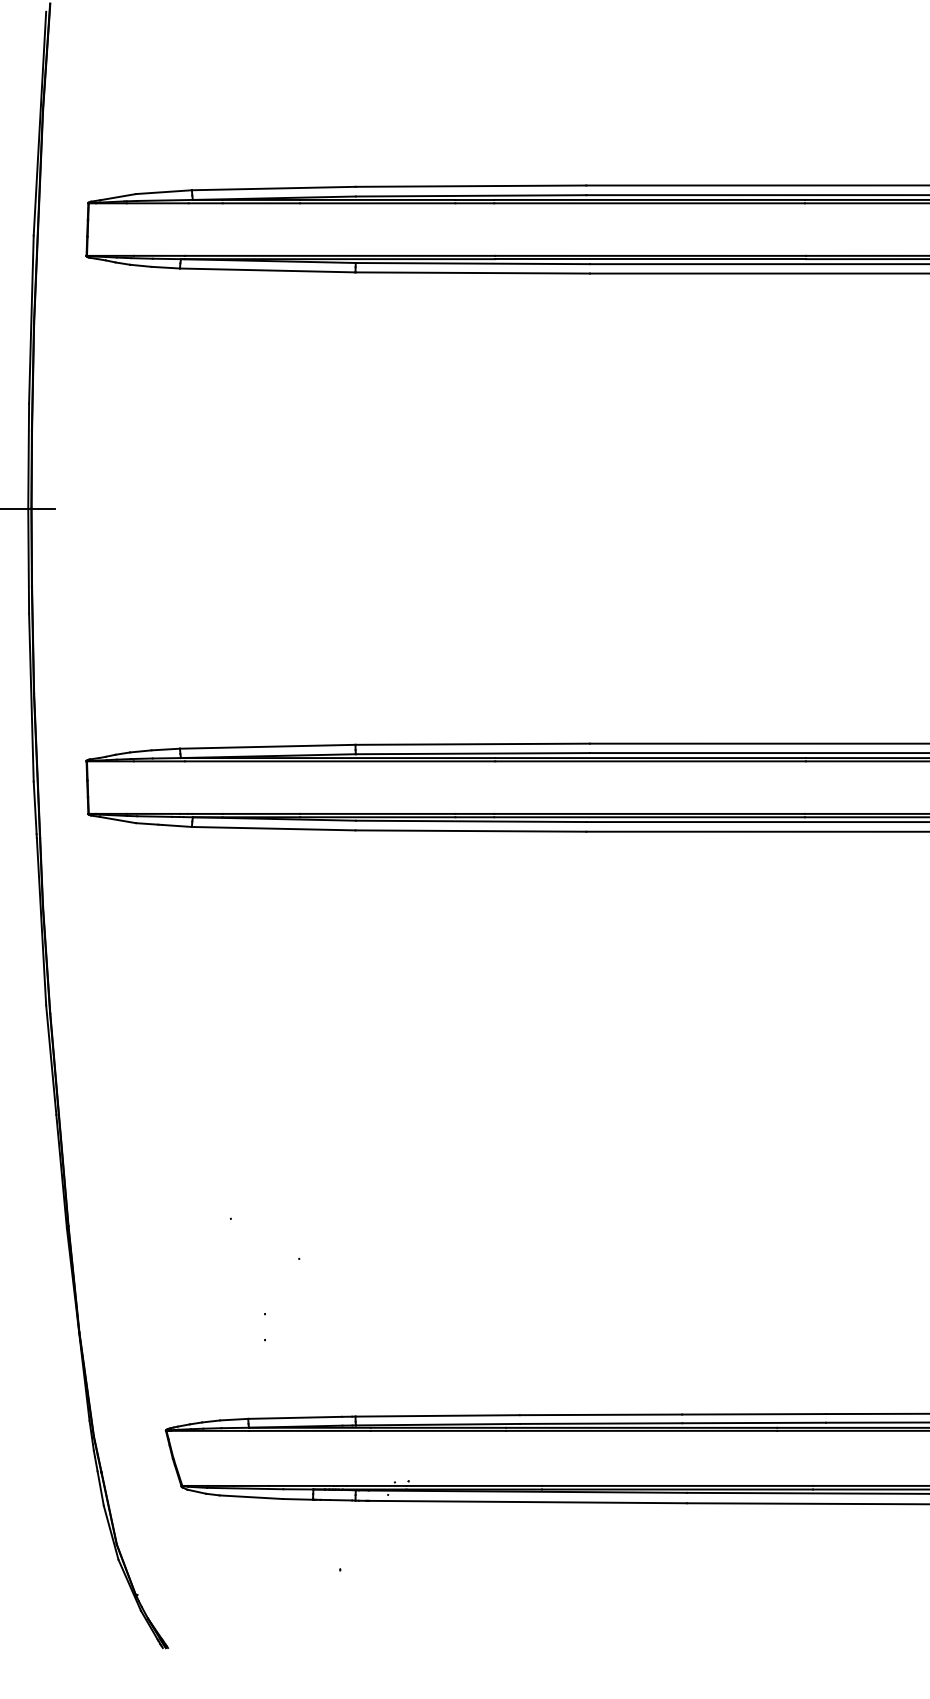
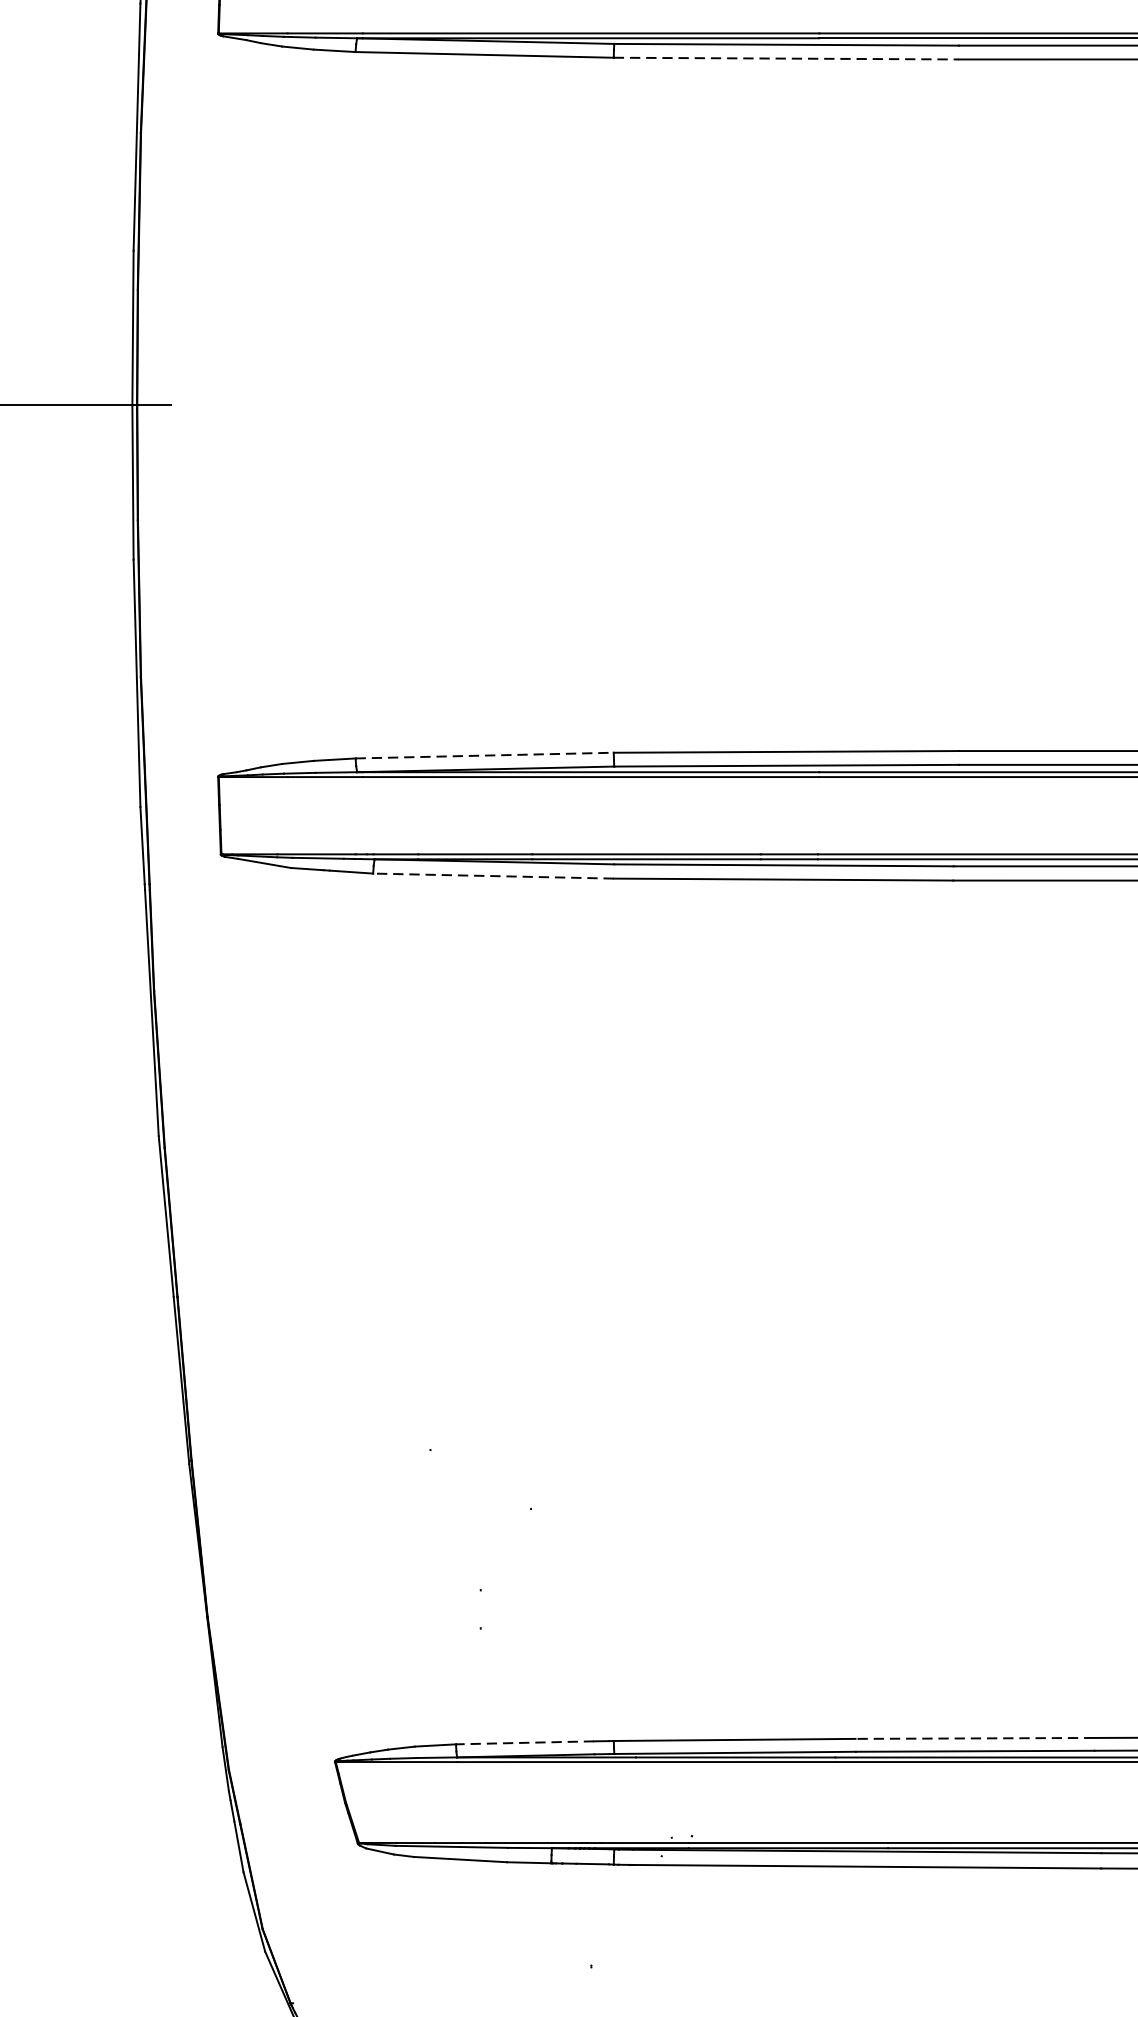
line: (473, 272) -> (787, 57), solid -> dashed
line: (267, 746) -> (484, 755), solid -> dashed
line: (273, 828) -> (493, 875), solid -> dashed
line: (600, 1414) -> (974, 1737), solid -> dashed
line: (295, 1417) -> (525, 1742), solid -> dashed

